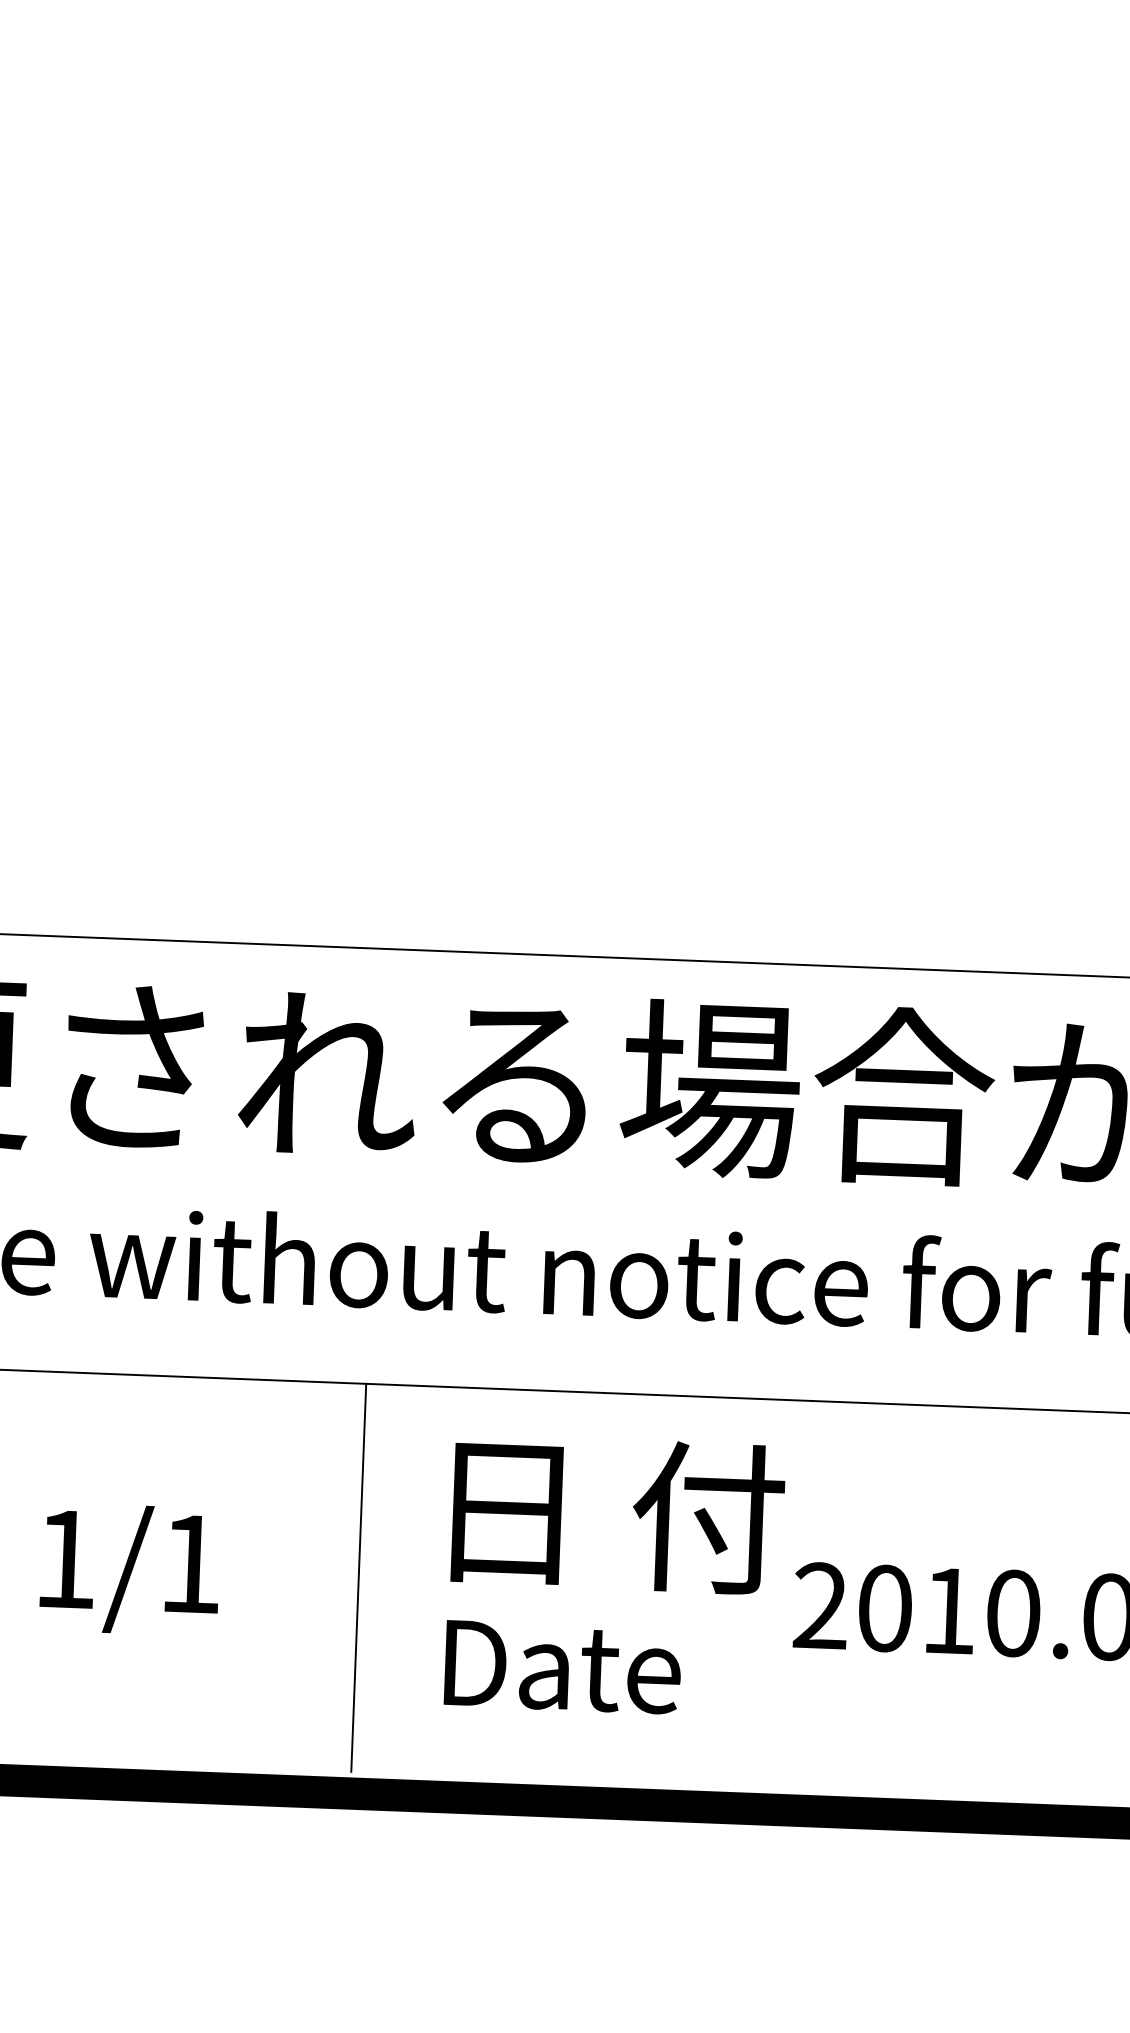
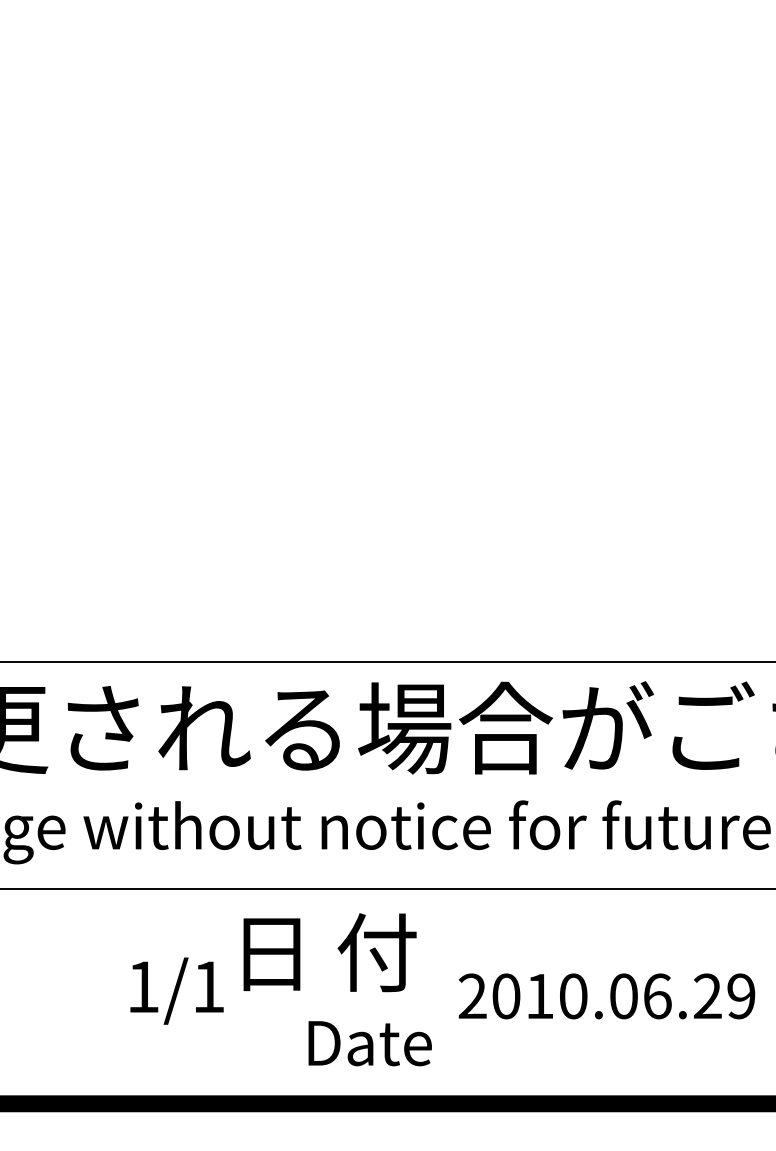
text: (617, 1514) -> (329, 952), moved
text: (129, 1568) -> (176, 990), moved
line: (358, 1577) -> (230, 990), removed
text: (561, 1667) -> (369, 1043), moved

